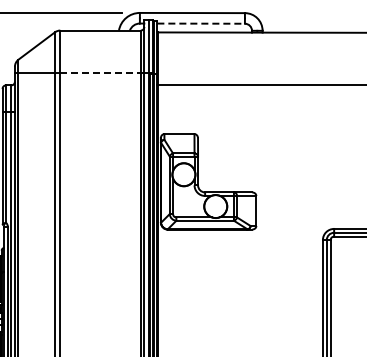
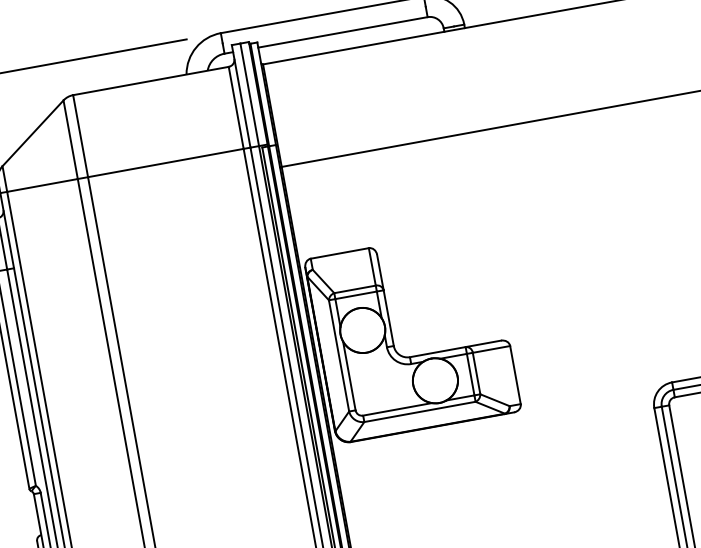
line: (201, 23) -> (343, 31), dashed -> solid
line: (101, 72) -> (167, 161), dashed -> solid

